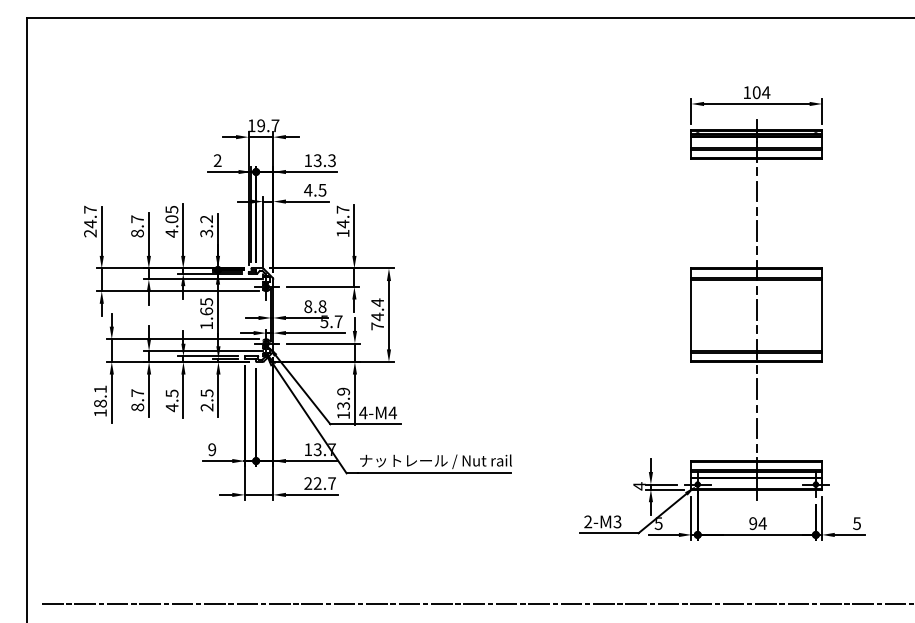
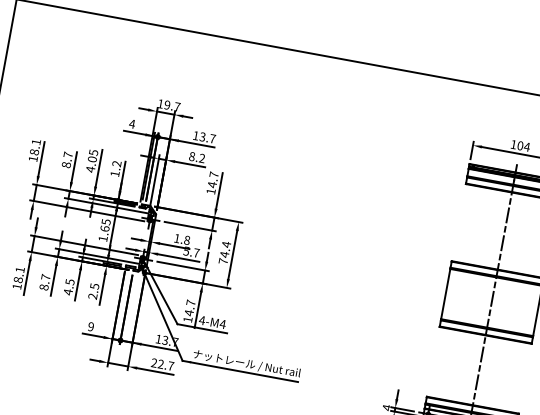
text: (217, 160) -> (132, 123), 2 -> 4
text: (331, 160) -> (212, 138), 13.3 -> 13.7
text: (315, 189) -> (197, 157), 4.5 -> 8.2
text: (90, 221) -> (34, 150), 24.7 -> 18.1
text: (206, 233) -> (114, 173), 3.2 -> 1.2
text: (308, 306) -> (177, 238), 8.8 -> 1.8
text: (343, 398) -> (190, 307), 13.9 -> 14.7

